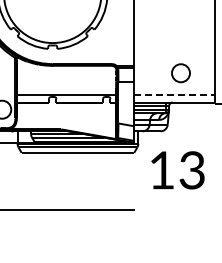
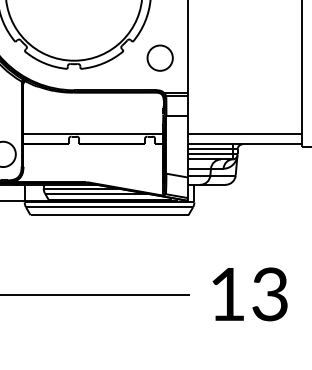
part: (180, 73) -> (159, 58), moved
line: (174, 95) -> (245, 134), dashed -> solid
text: (177, 170) -> (249, 294), moved

